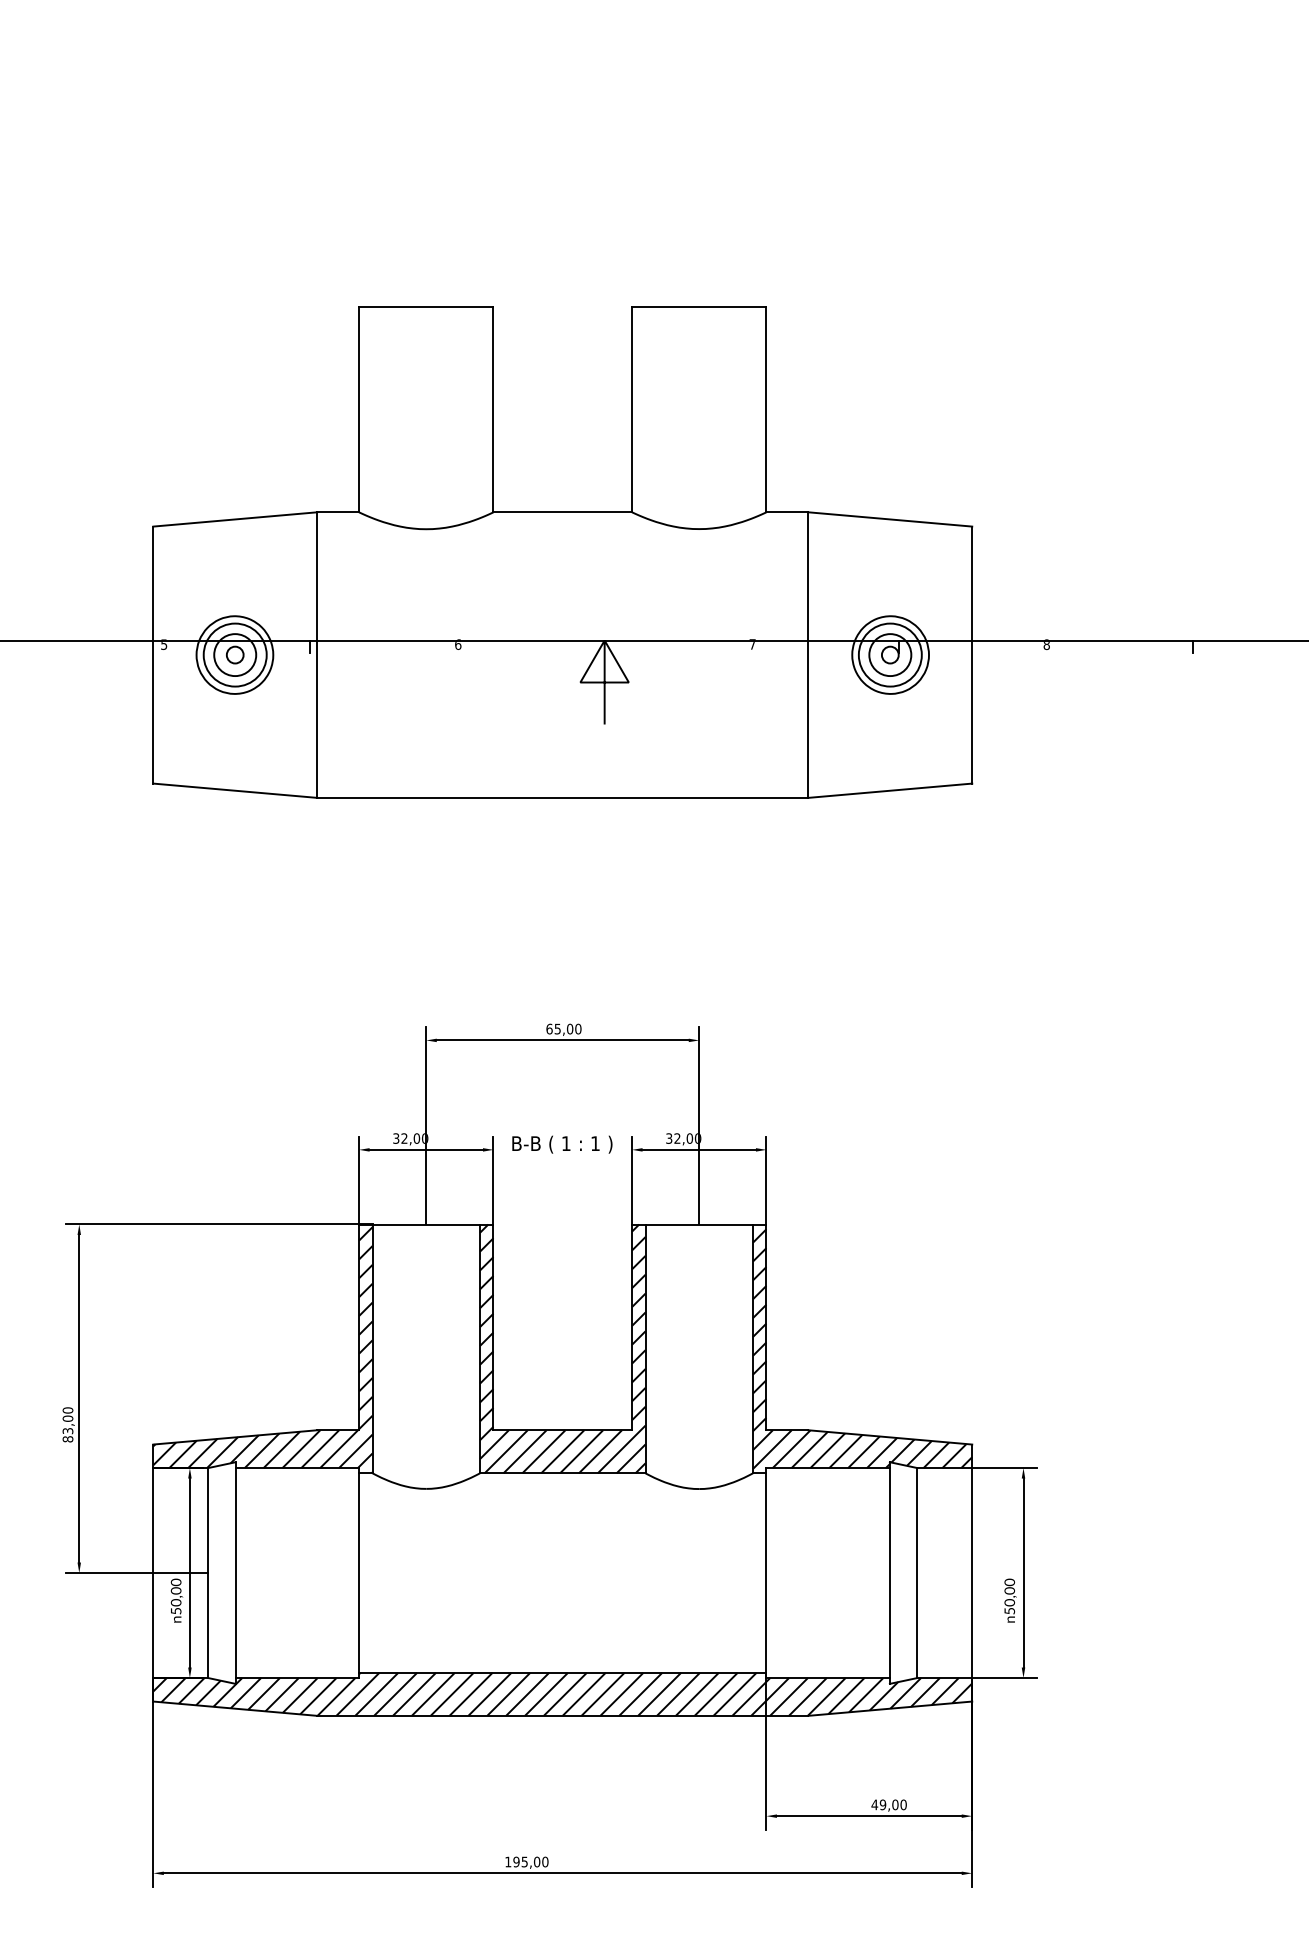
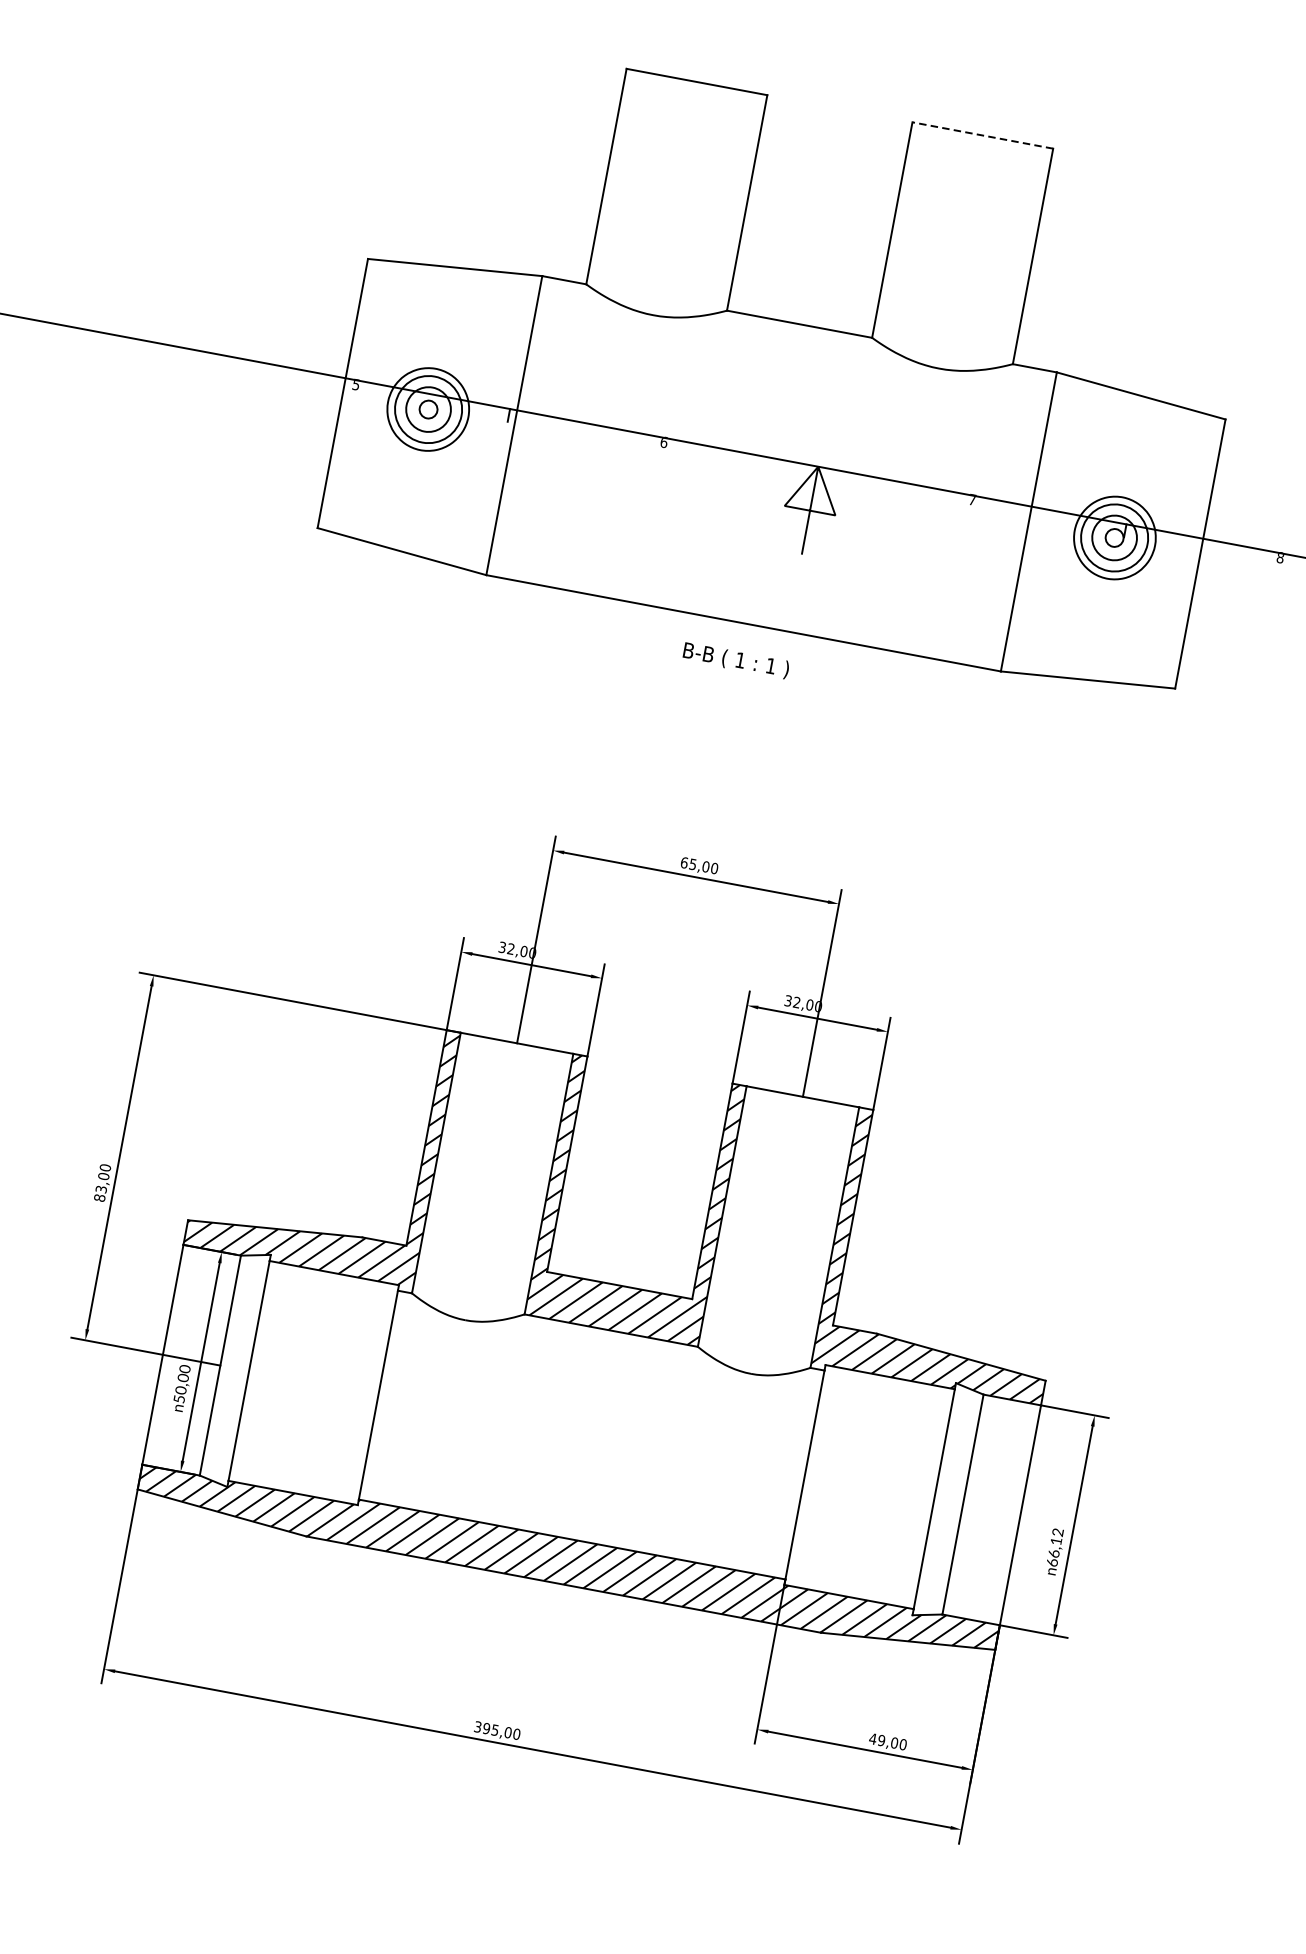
line: (698, 306) -> (982, 135), solid -> dashed
text: (562, 1144) -> (736, 660), moved
text: (1009, 1596) -> (1054, 1547), 50,00 -> 66,12
text: (508, 1861) -> (478, 1726), 195,00 -> 395,00

